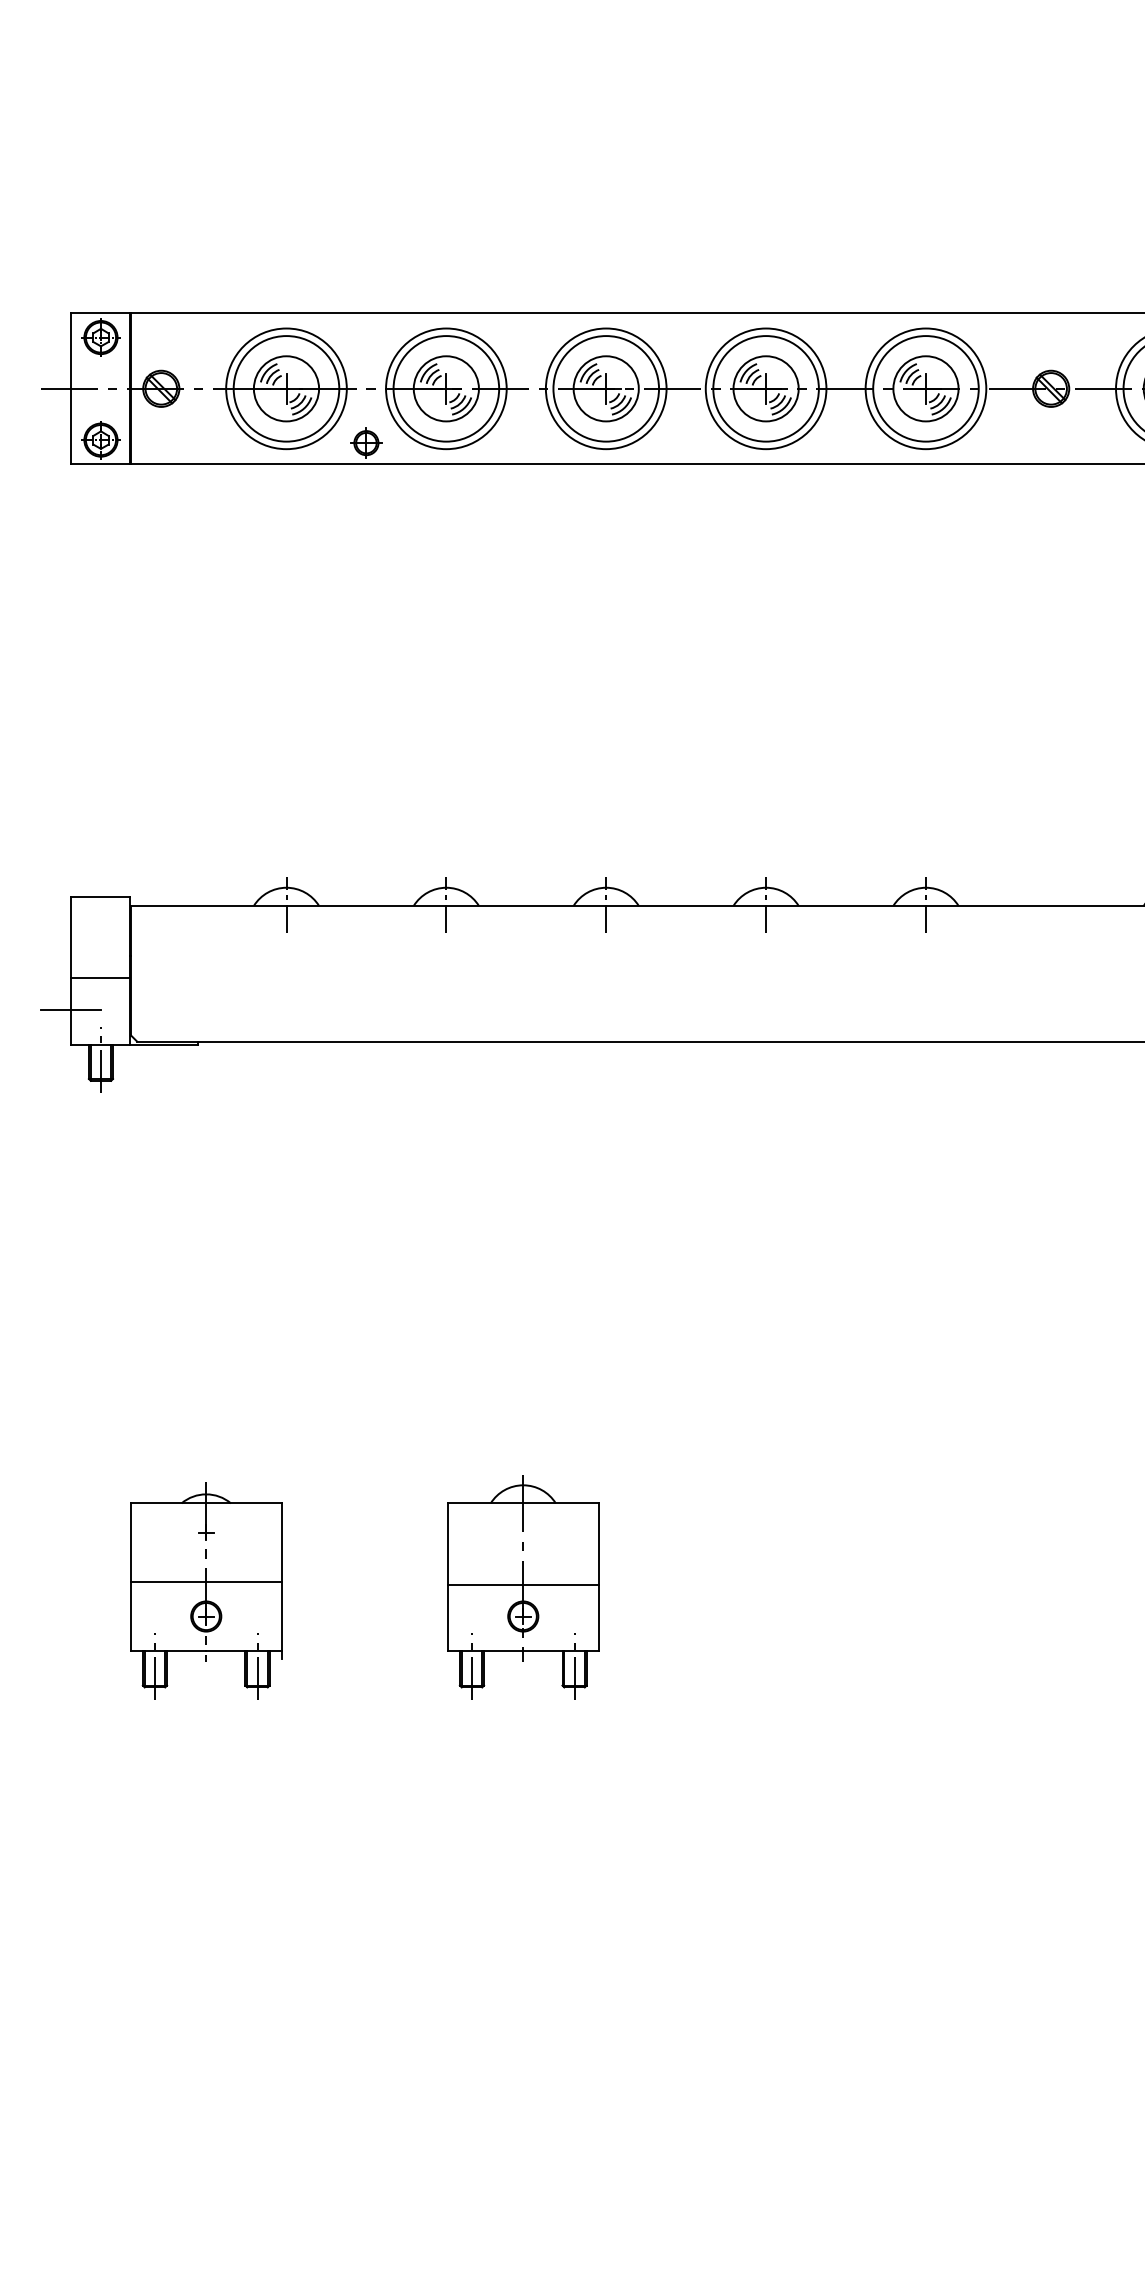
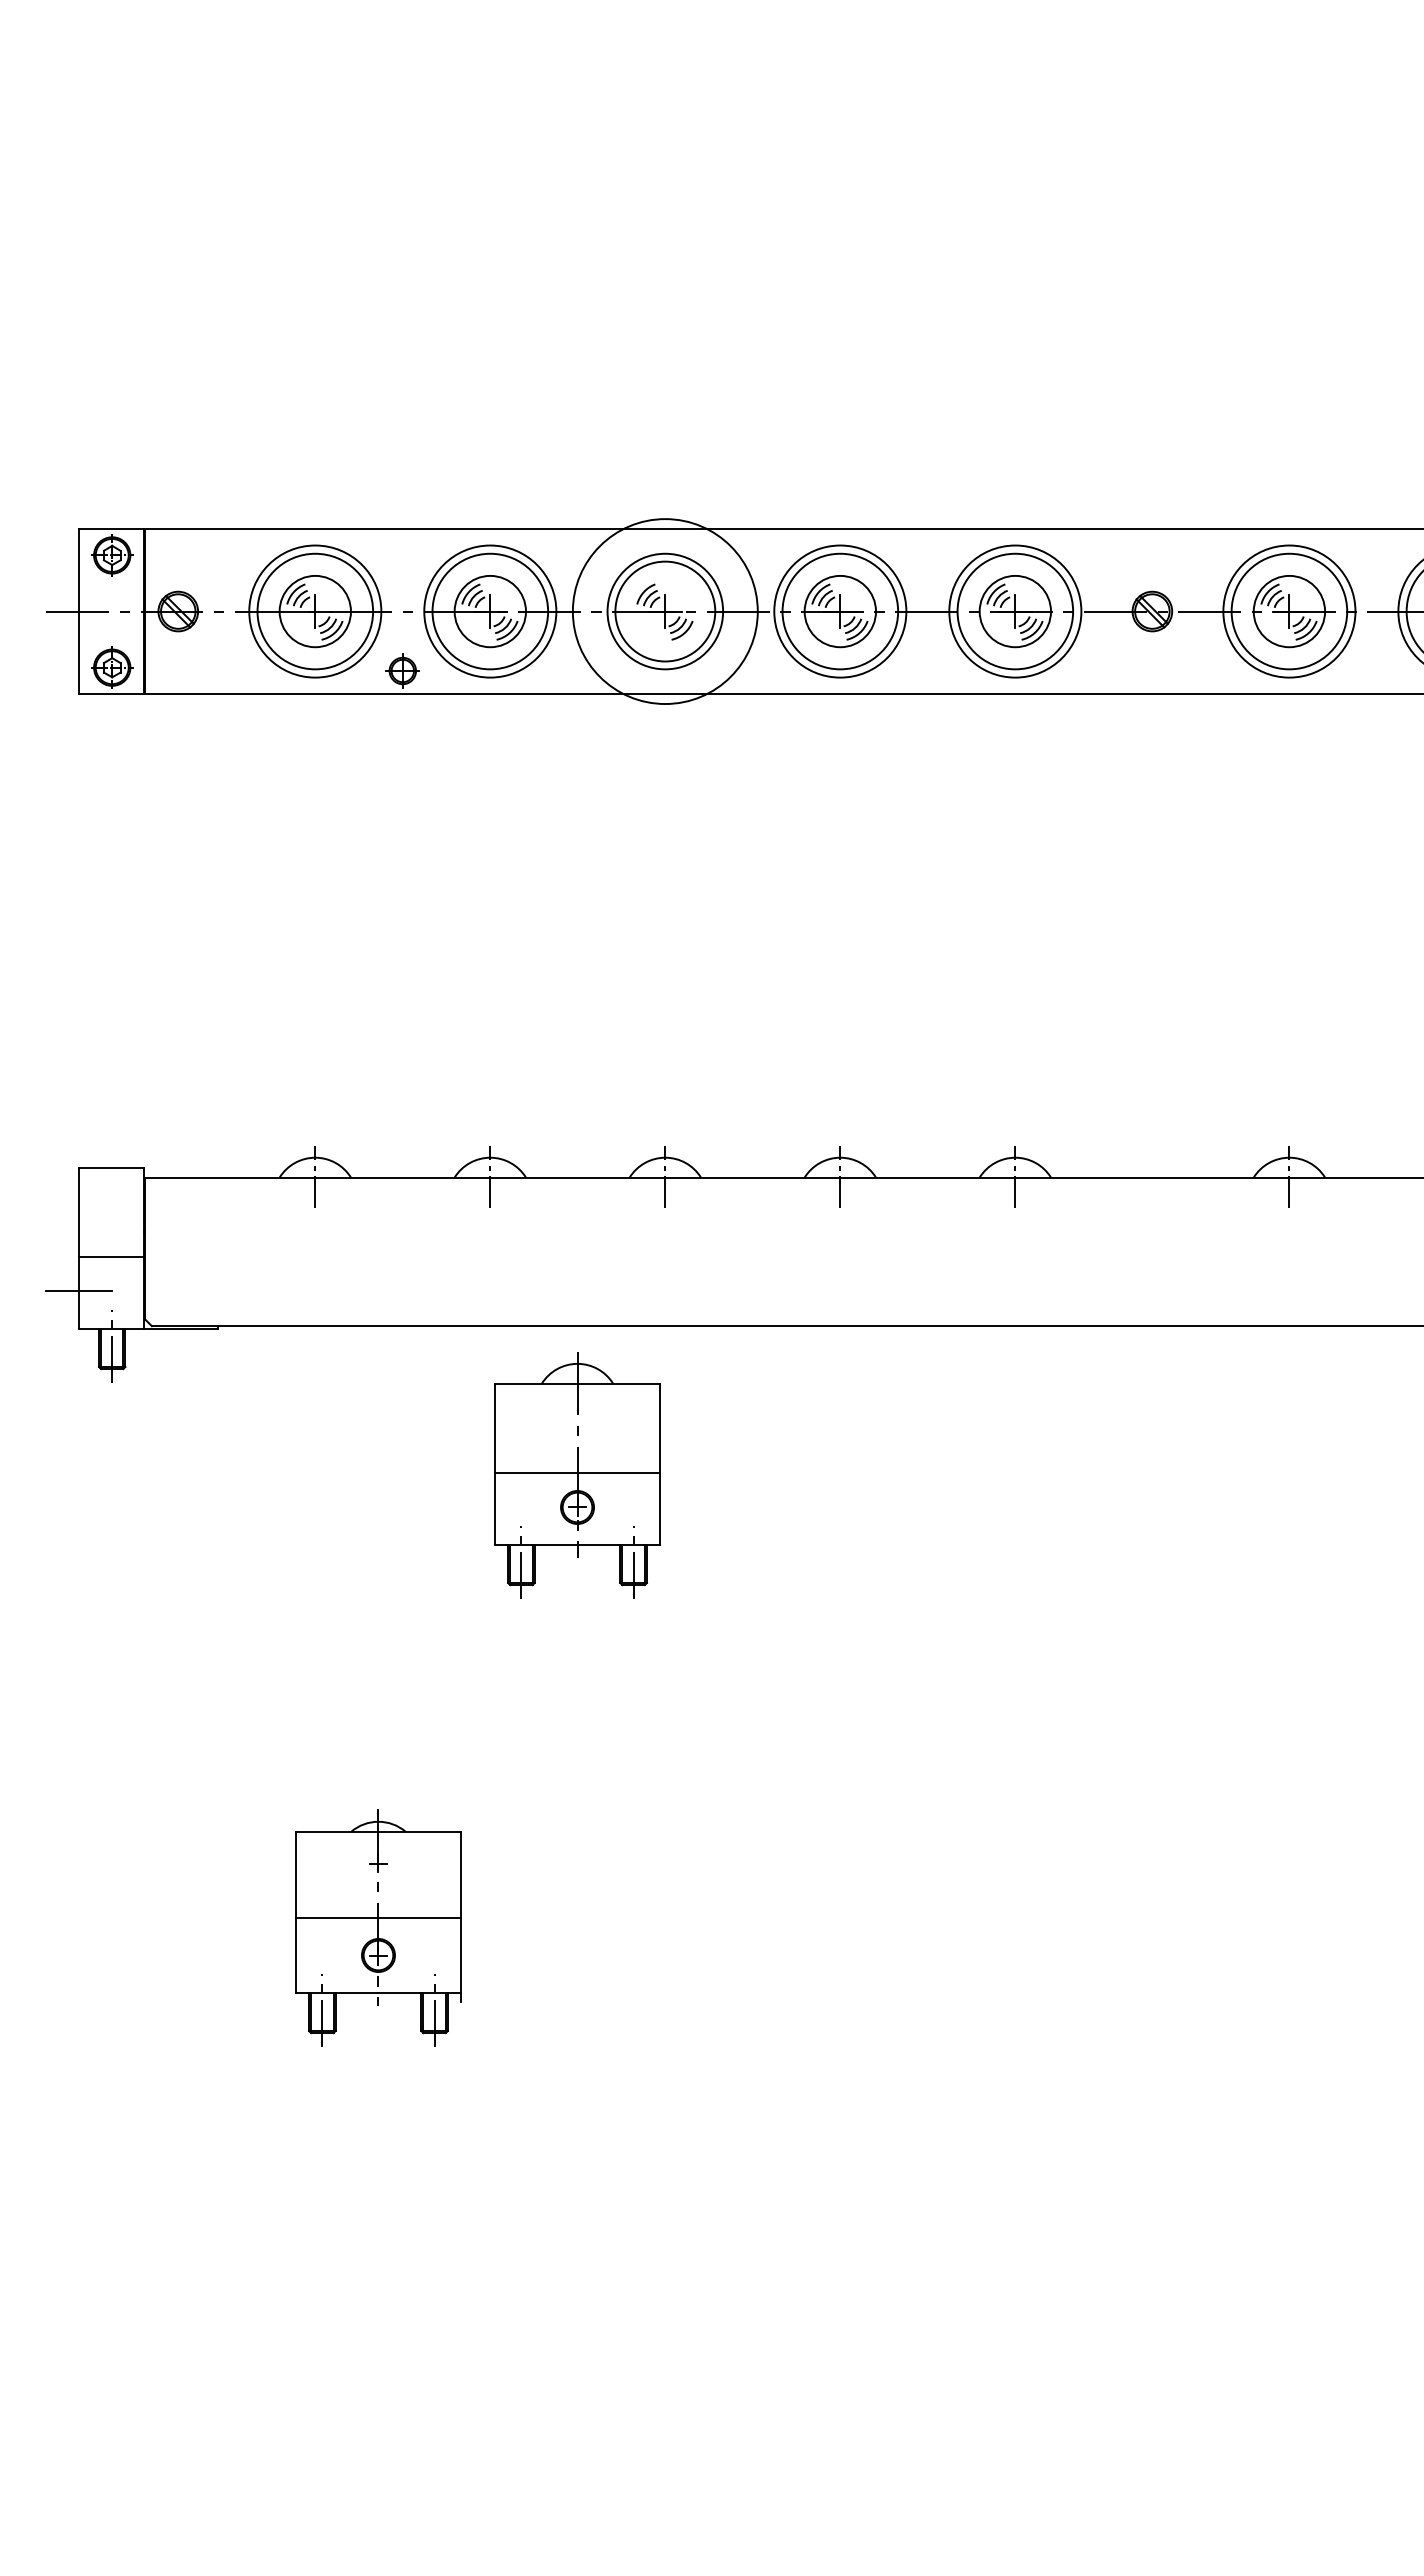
circle: (605, 388) -> (664, 611), size x1.4
circle: (606, 388) -> (665, 611), size x1.4
part: (523, 1587) -> (577, 1475), moved
part: (206, 1590) -> (378, 1927), moved

